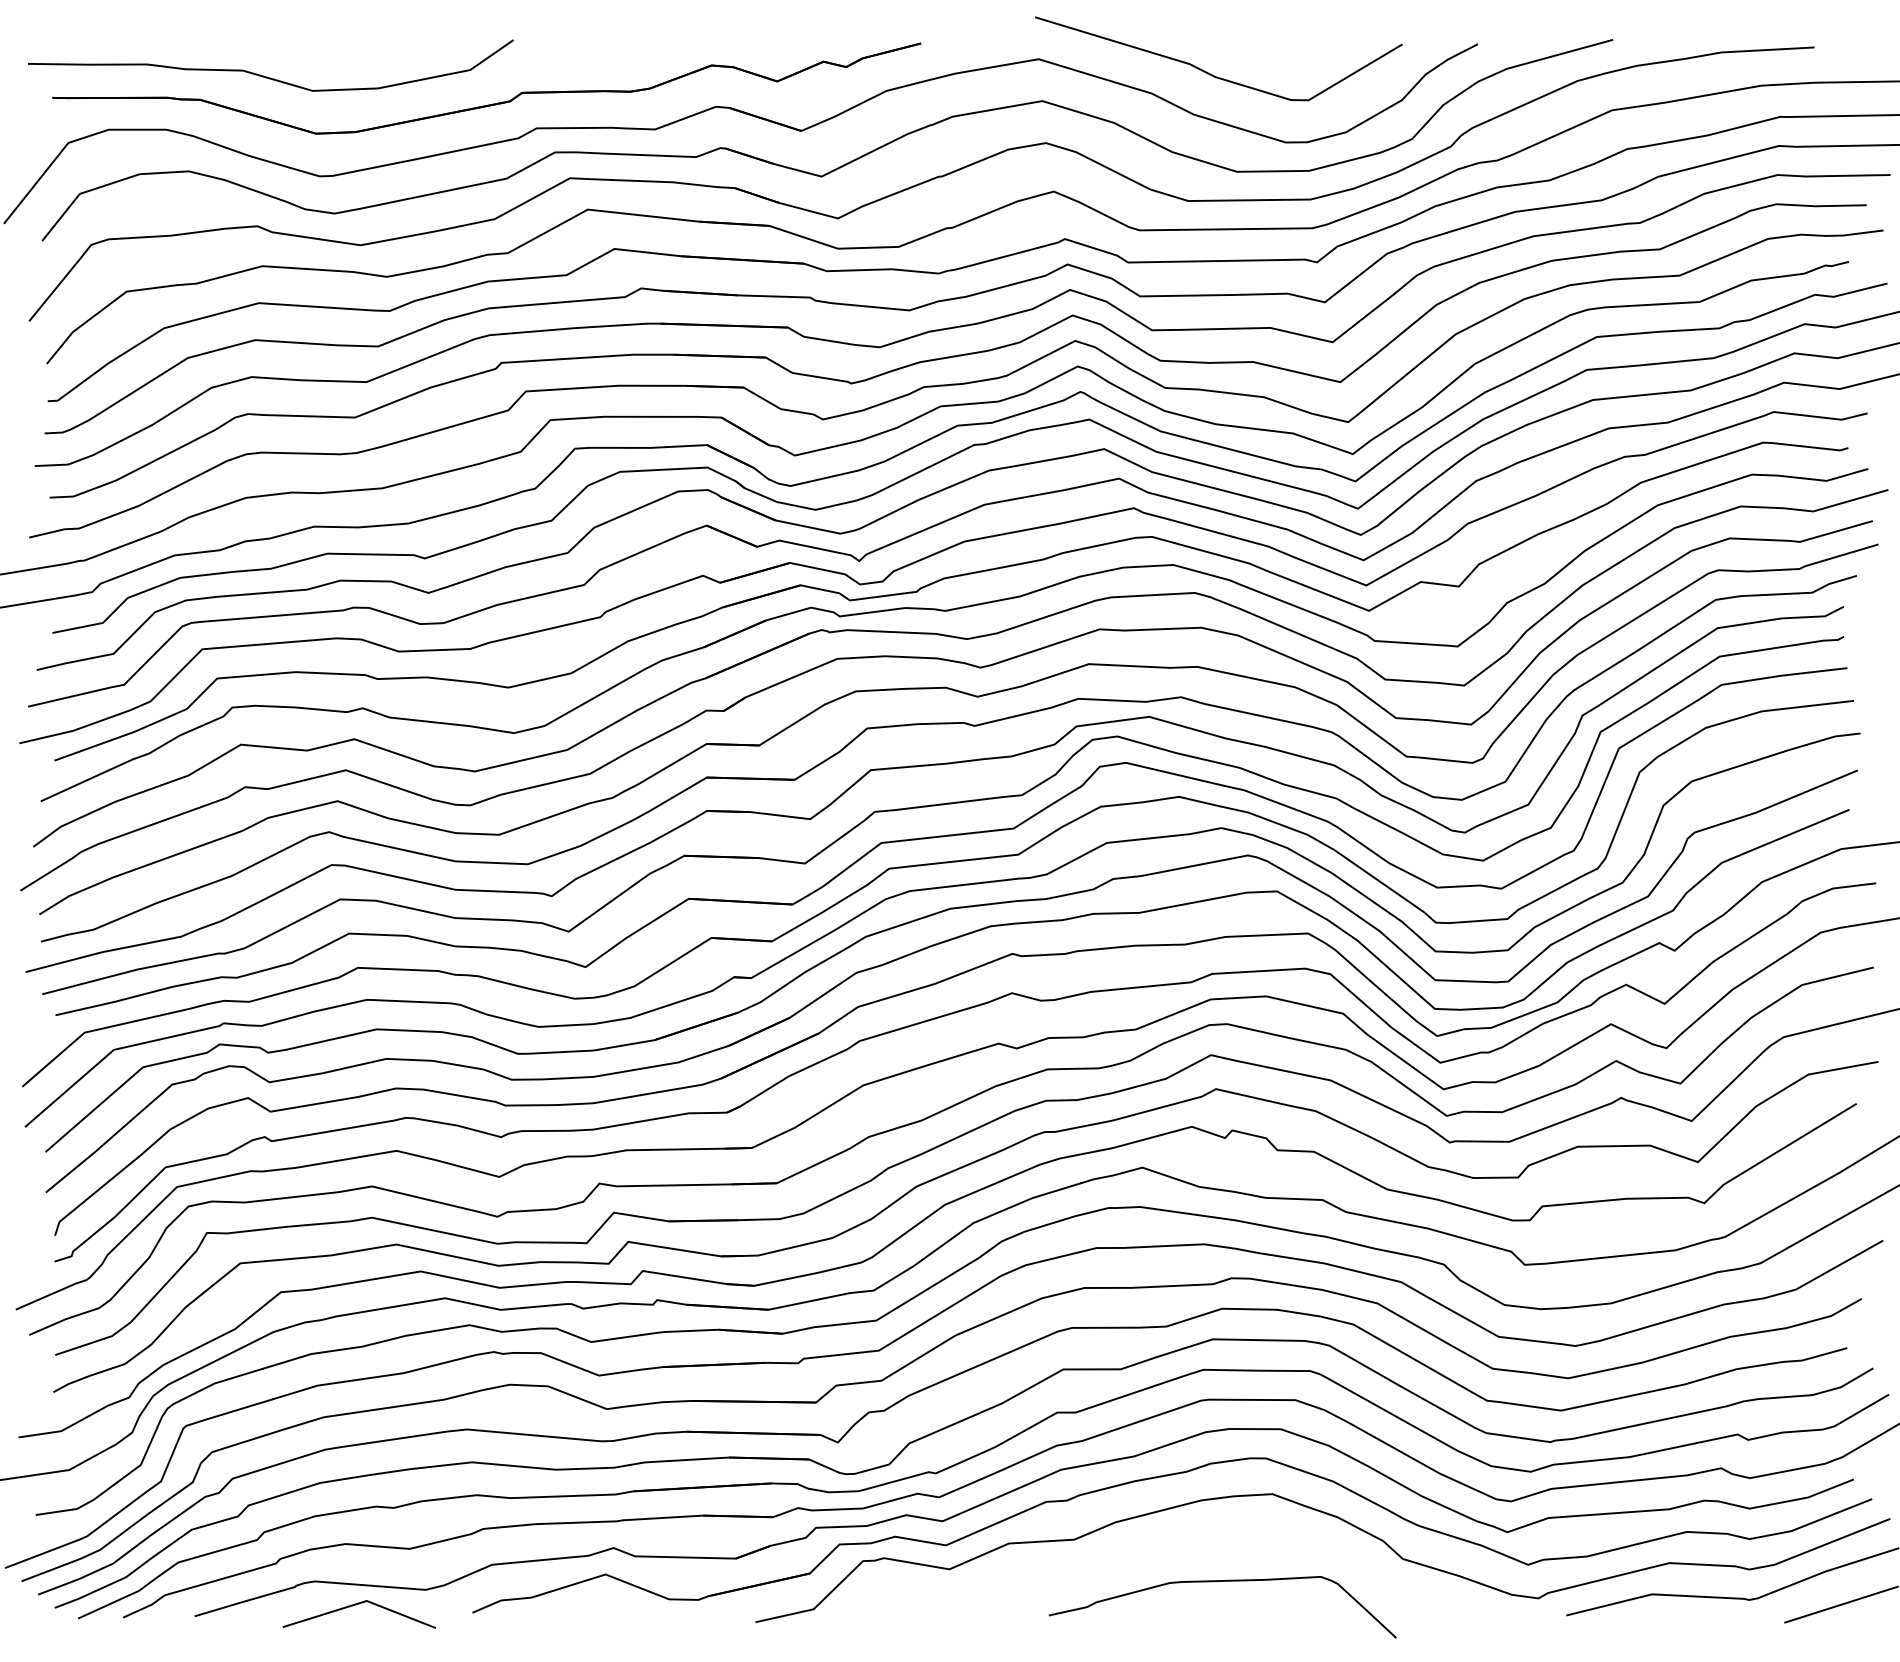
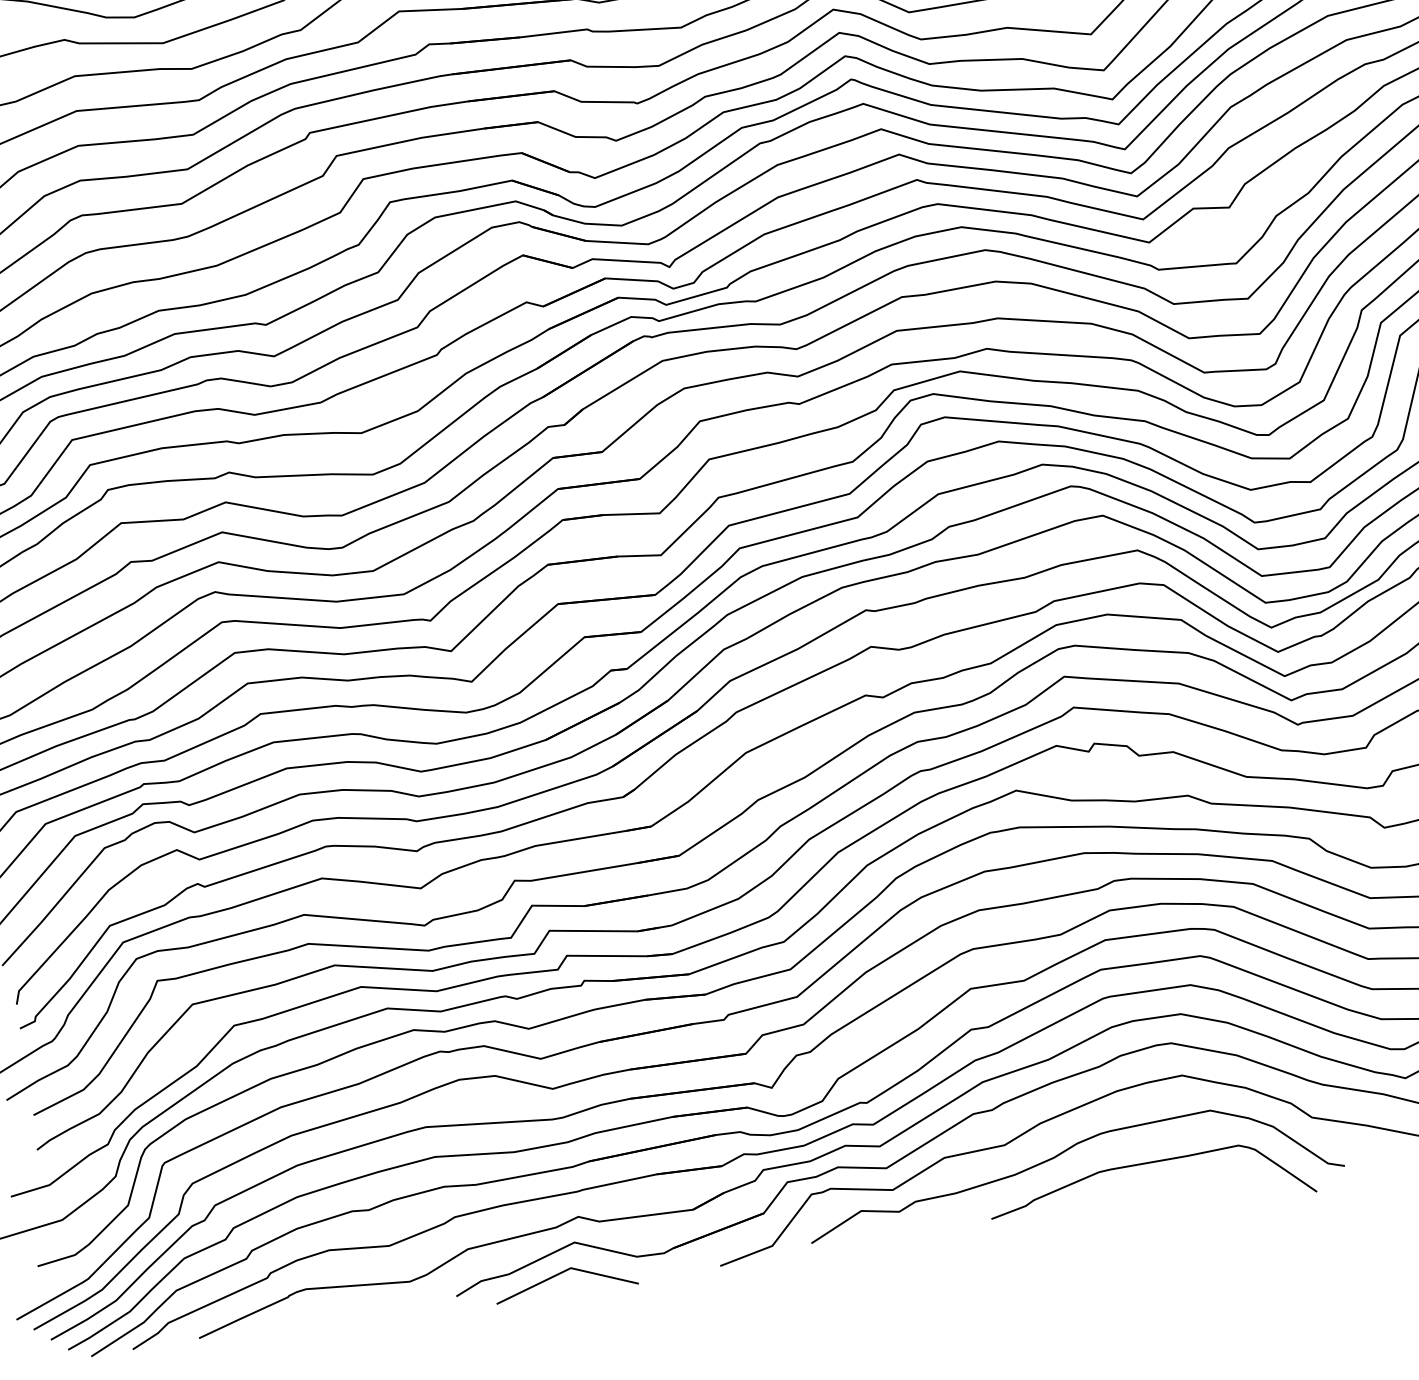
curve: (1137, 1556) -> (1065, 1152), added
line: (356, 1605) -> (562, 1273), moved

